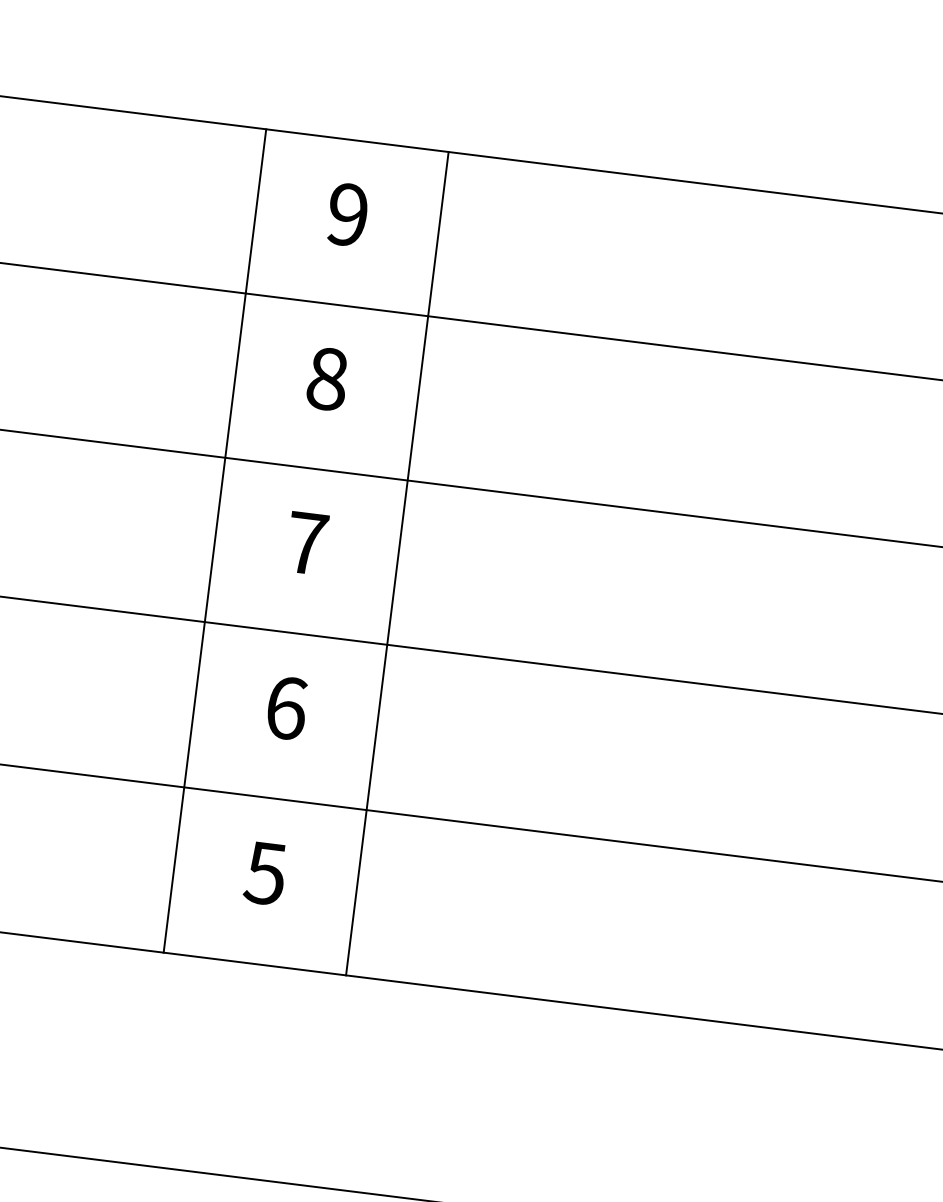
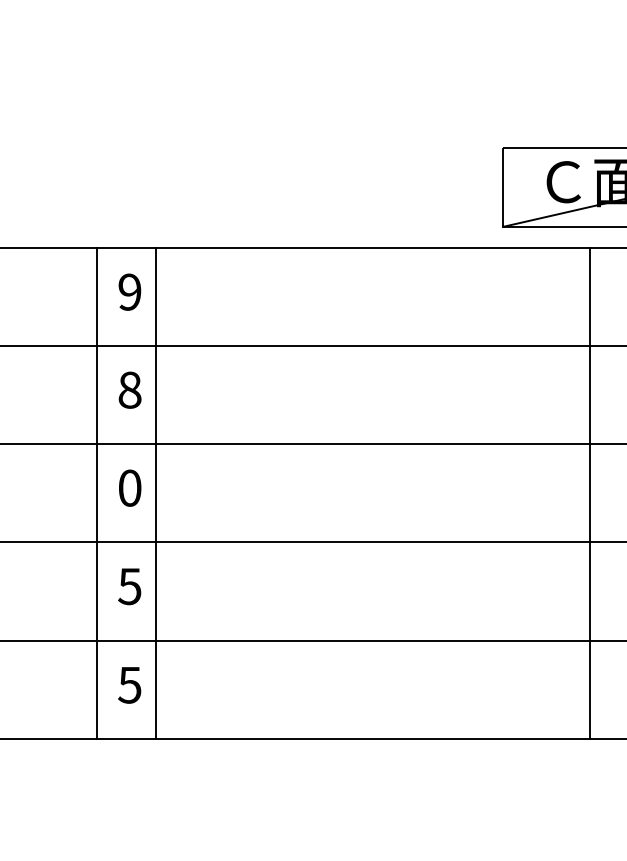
line: (214, 540) -> (96, 493), moved
text: (307, 542) -> (130, 487), 7 -> 0
line: (397, 563) -> (155, 493), moved
text: (285, 707) -> (129, 586), 6 -> 5

